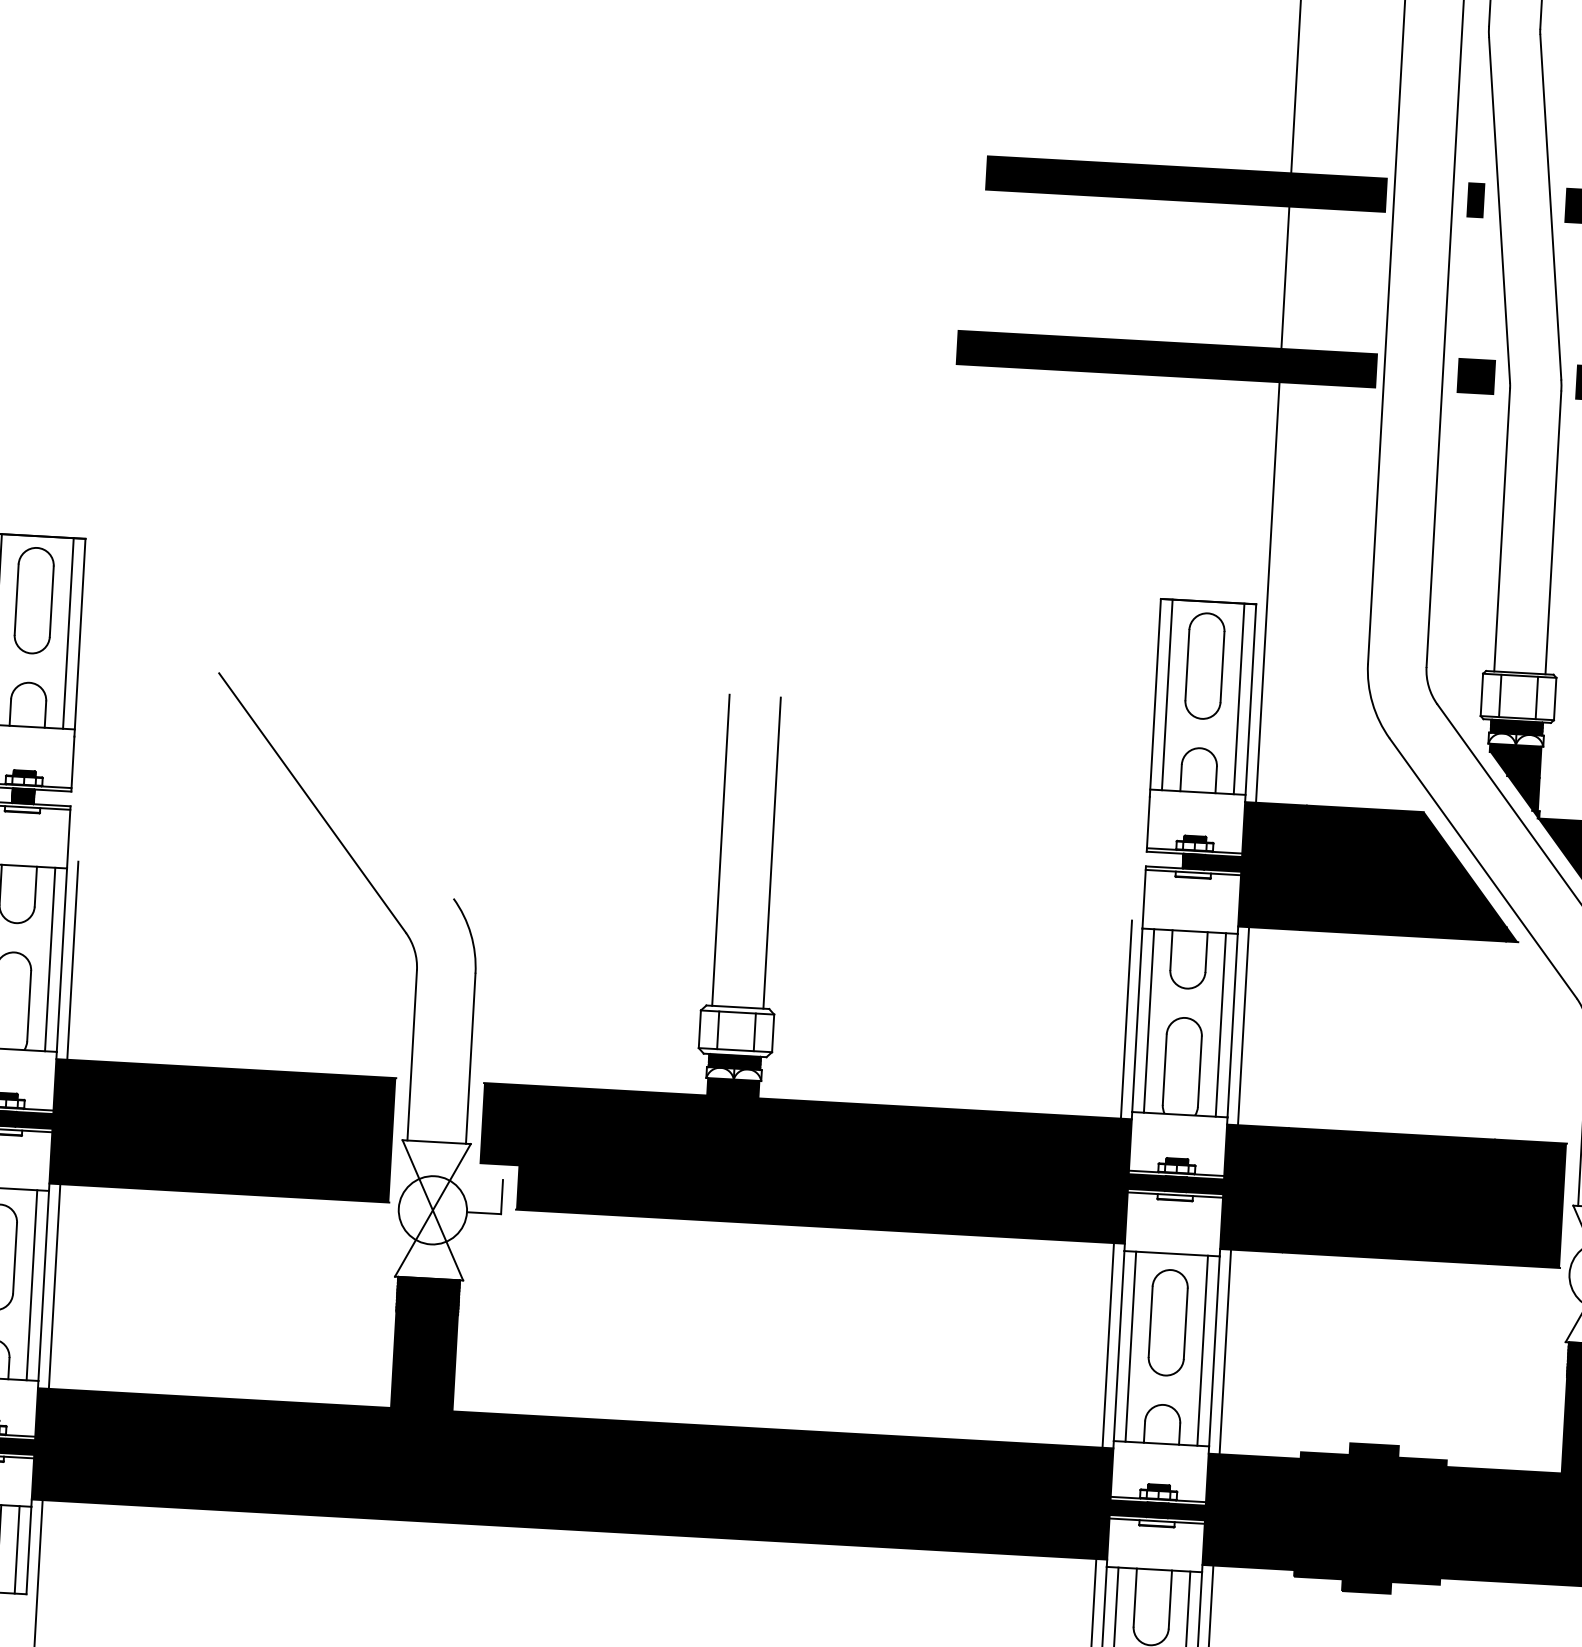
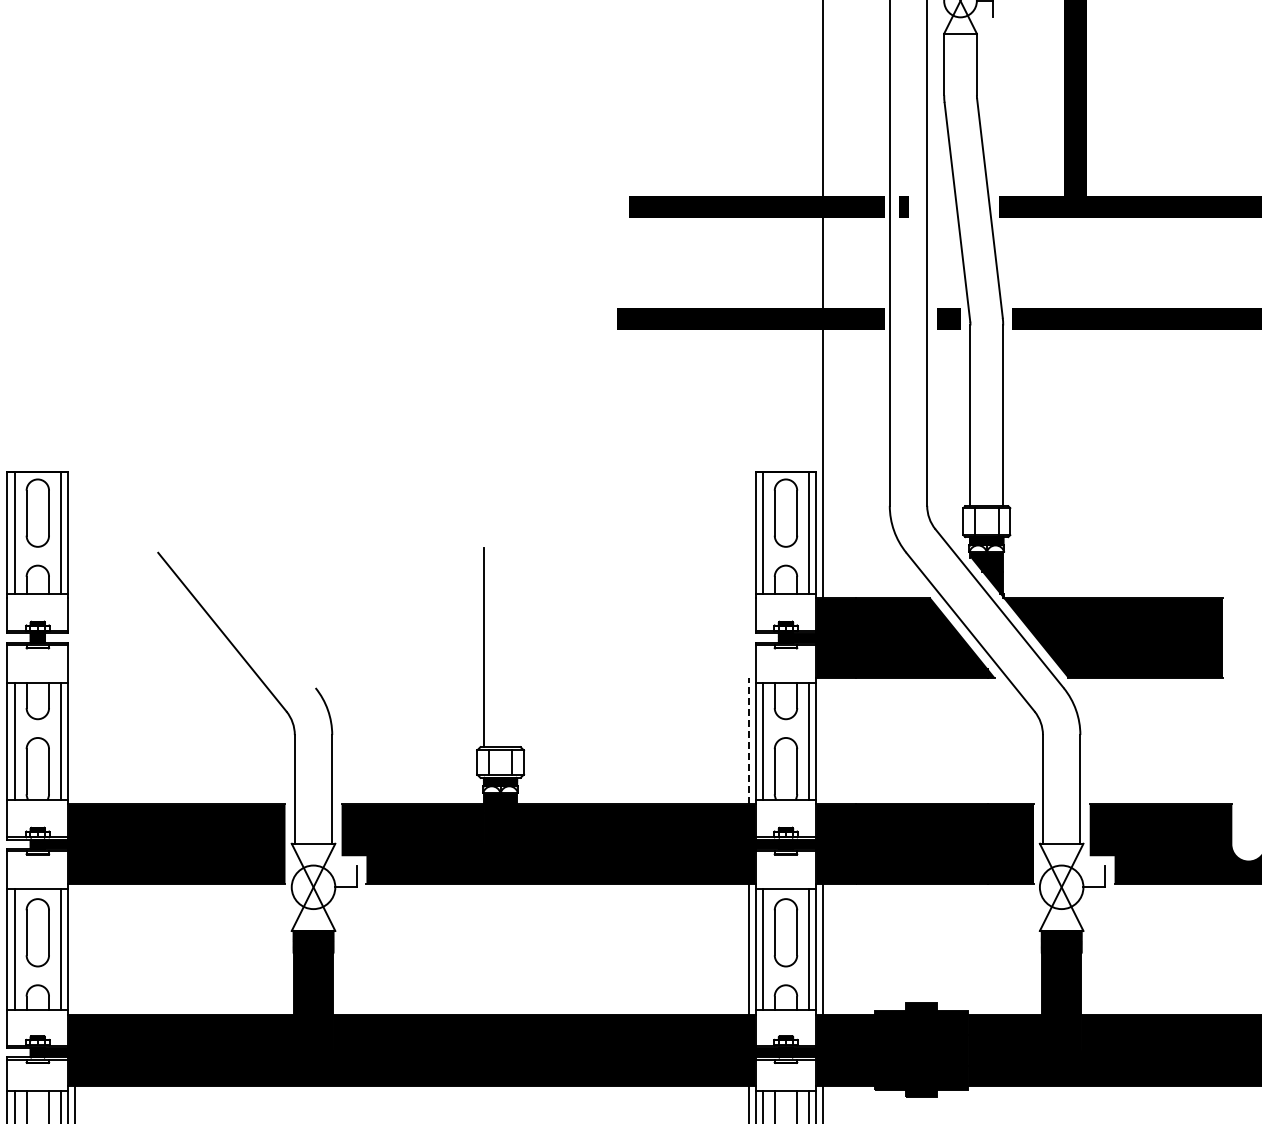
line: (1475, 199) -> (903, 206), moved
line: (771, 852) -> (516, 647), removed
line: (73, 959) -> (75, 740), removed
line: (1126, 1018) -> (748, 740), solid -> dashed
line: (1243, 1025) -> (823, 740), removed
line: (55, 1285) -> (75, 948), removed

